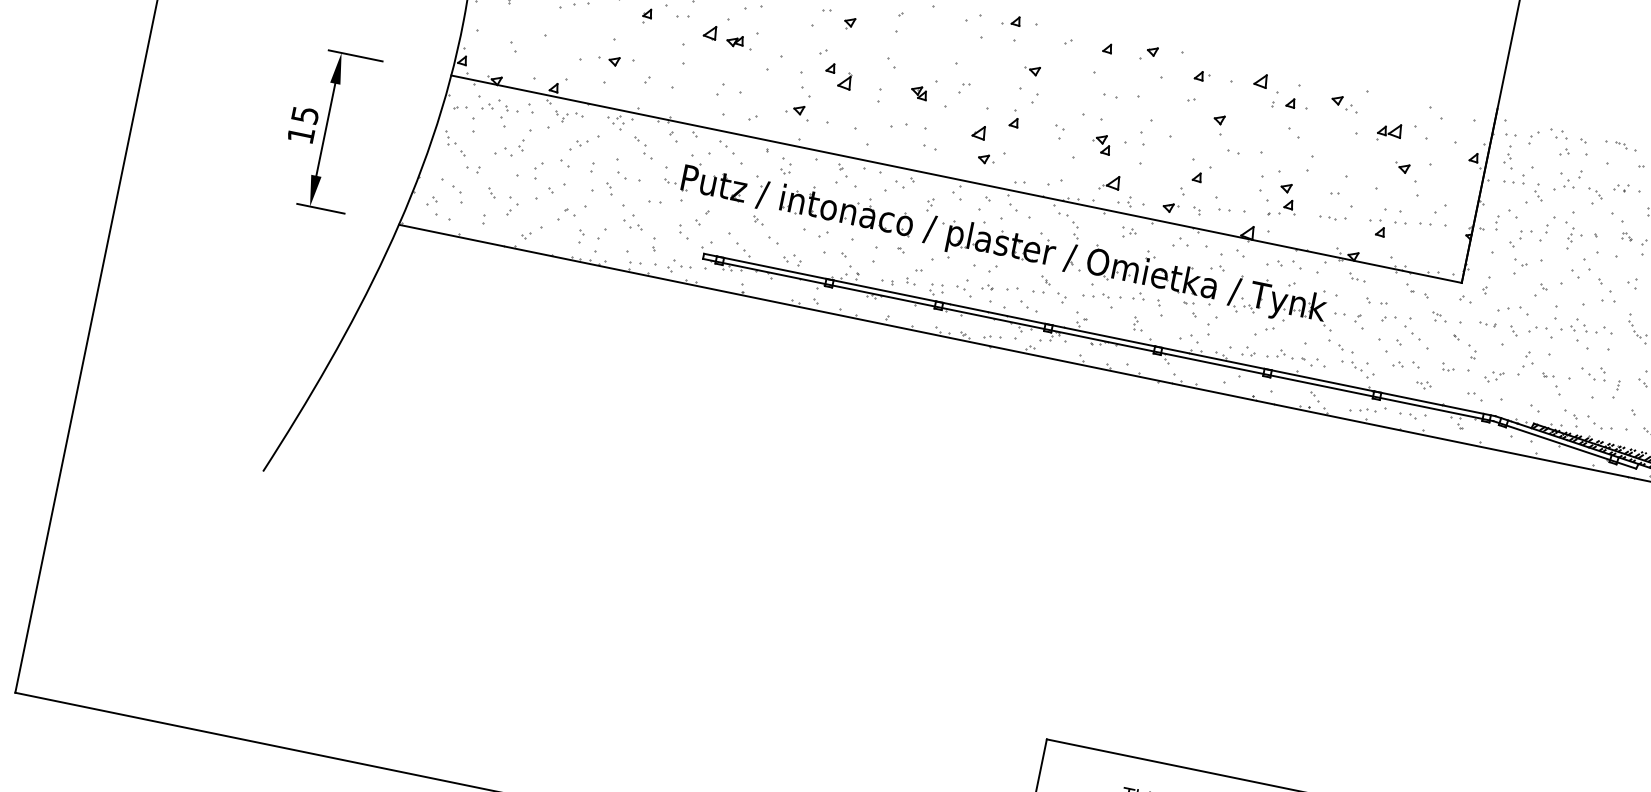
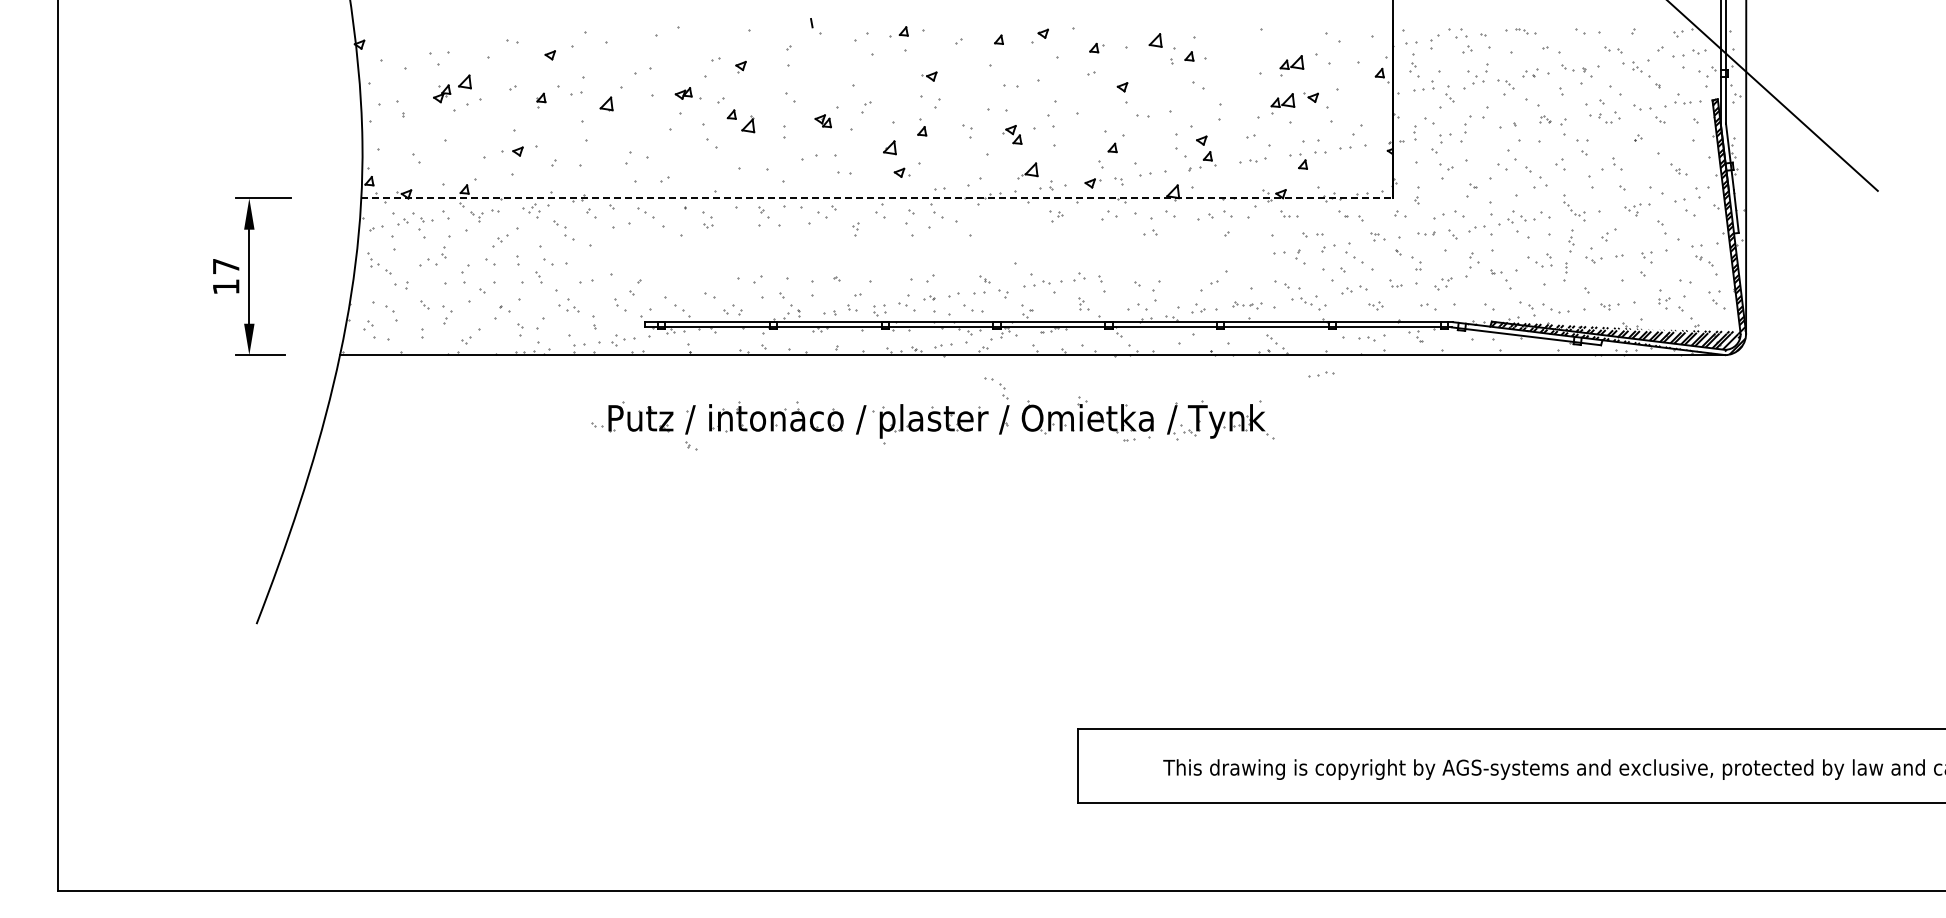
part: (739, 41) -> (687, 93), moved
part: (1345, 103) -> (1242, 46), removed
part: (797, 111) -> (707, 164), removed
text: (305, 115) -> (226, 266), 15 -> 17
part: (1372, 167) -> (1282, 103), added
line: (956, 179) -> (877, 198), solid -> dashed
part: (1001, 237) -> (932, 413), moved
part: (1570, 238) -> (1571, 240), moved
part: (1297, 357) -> (1246, 304), size x0.7
part: (1362, 410) -> (1321, 374), moved

